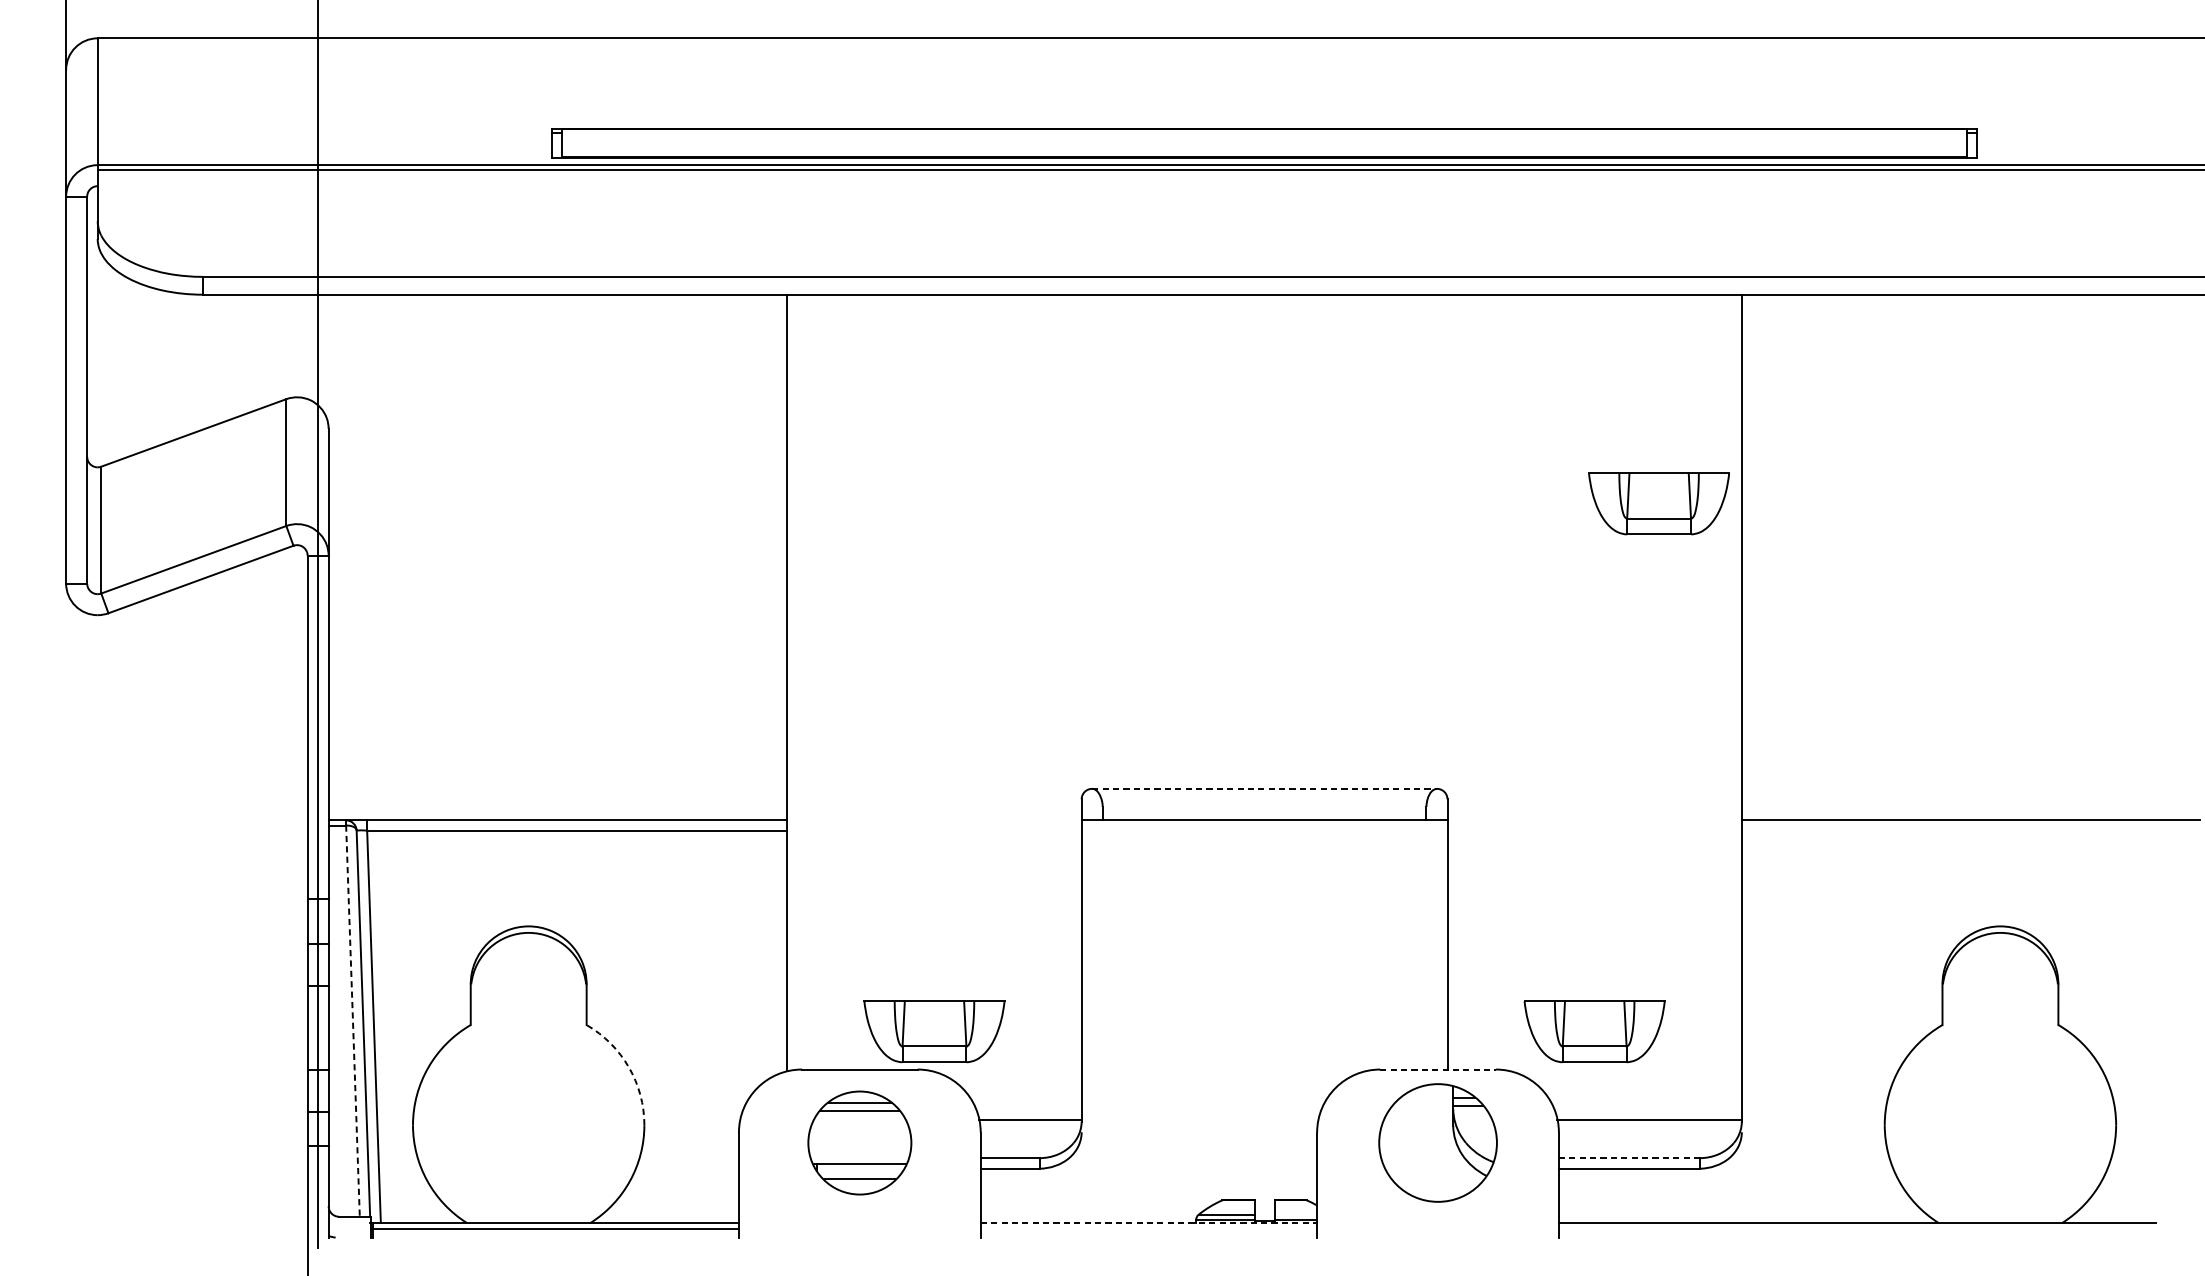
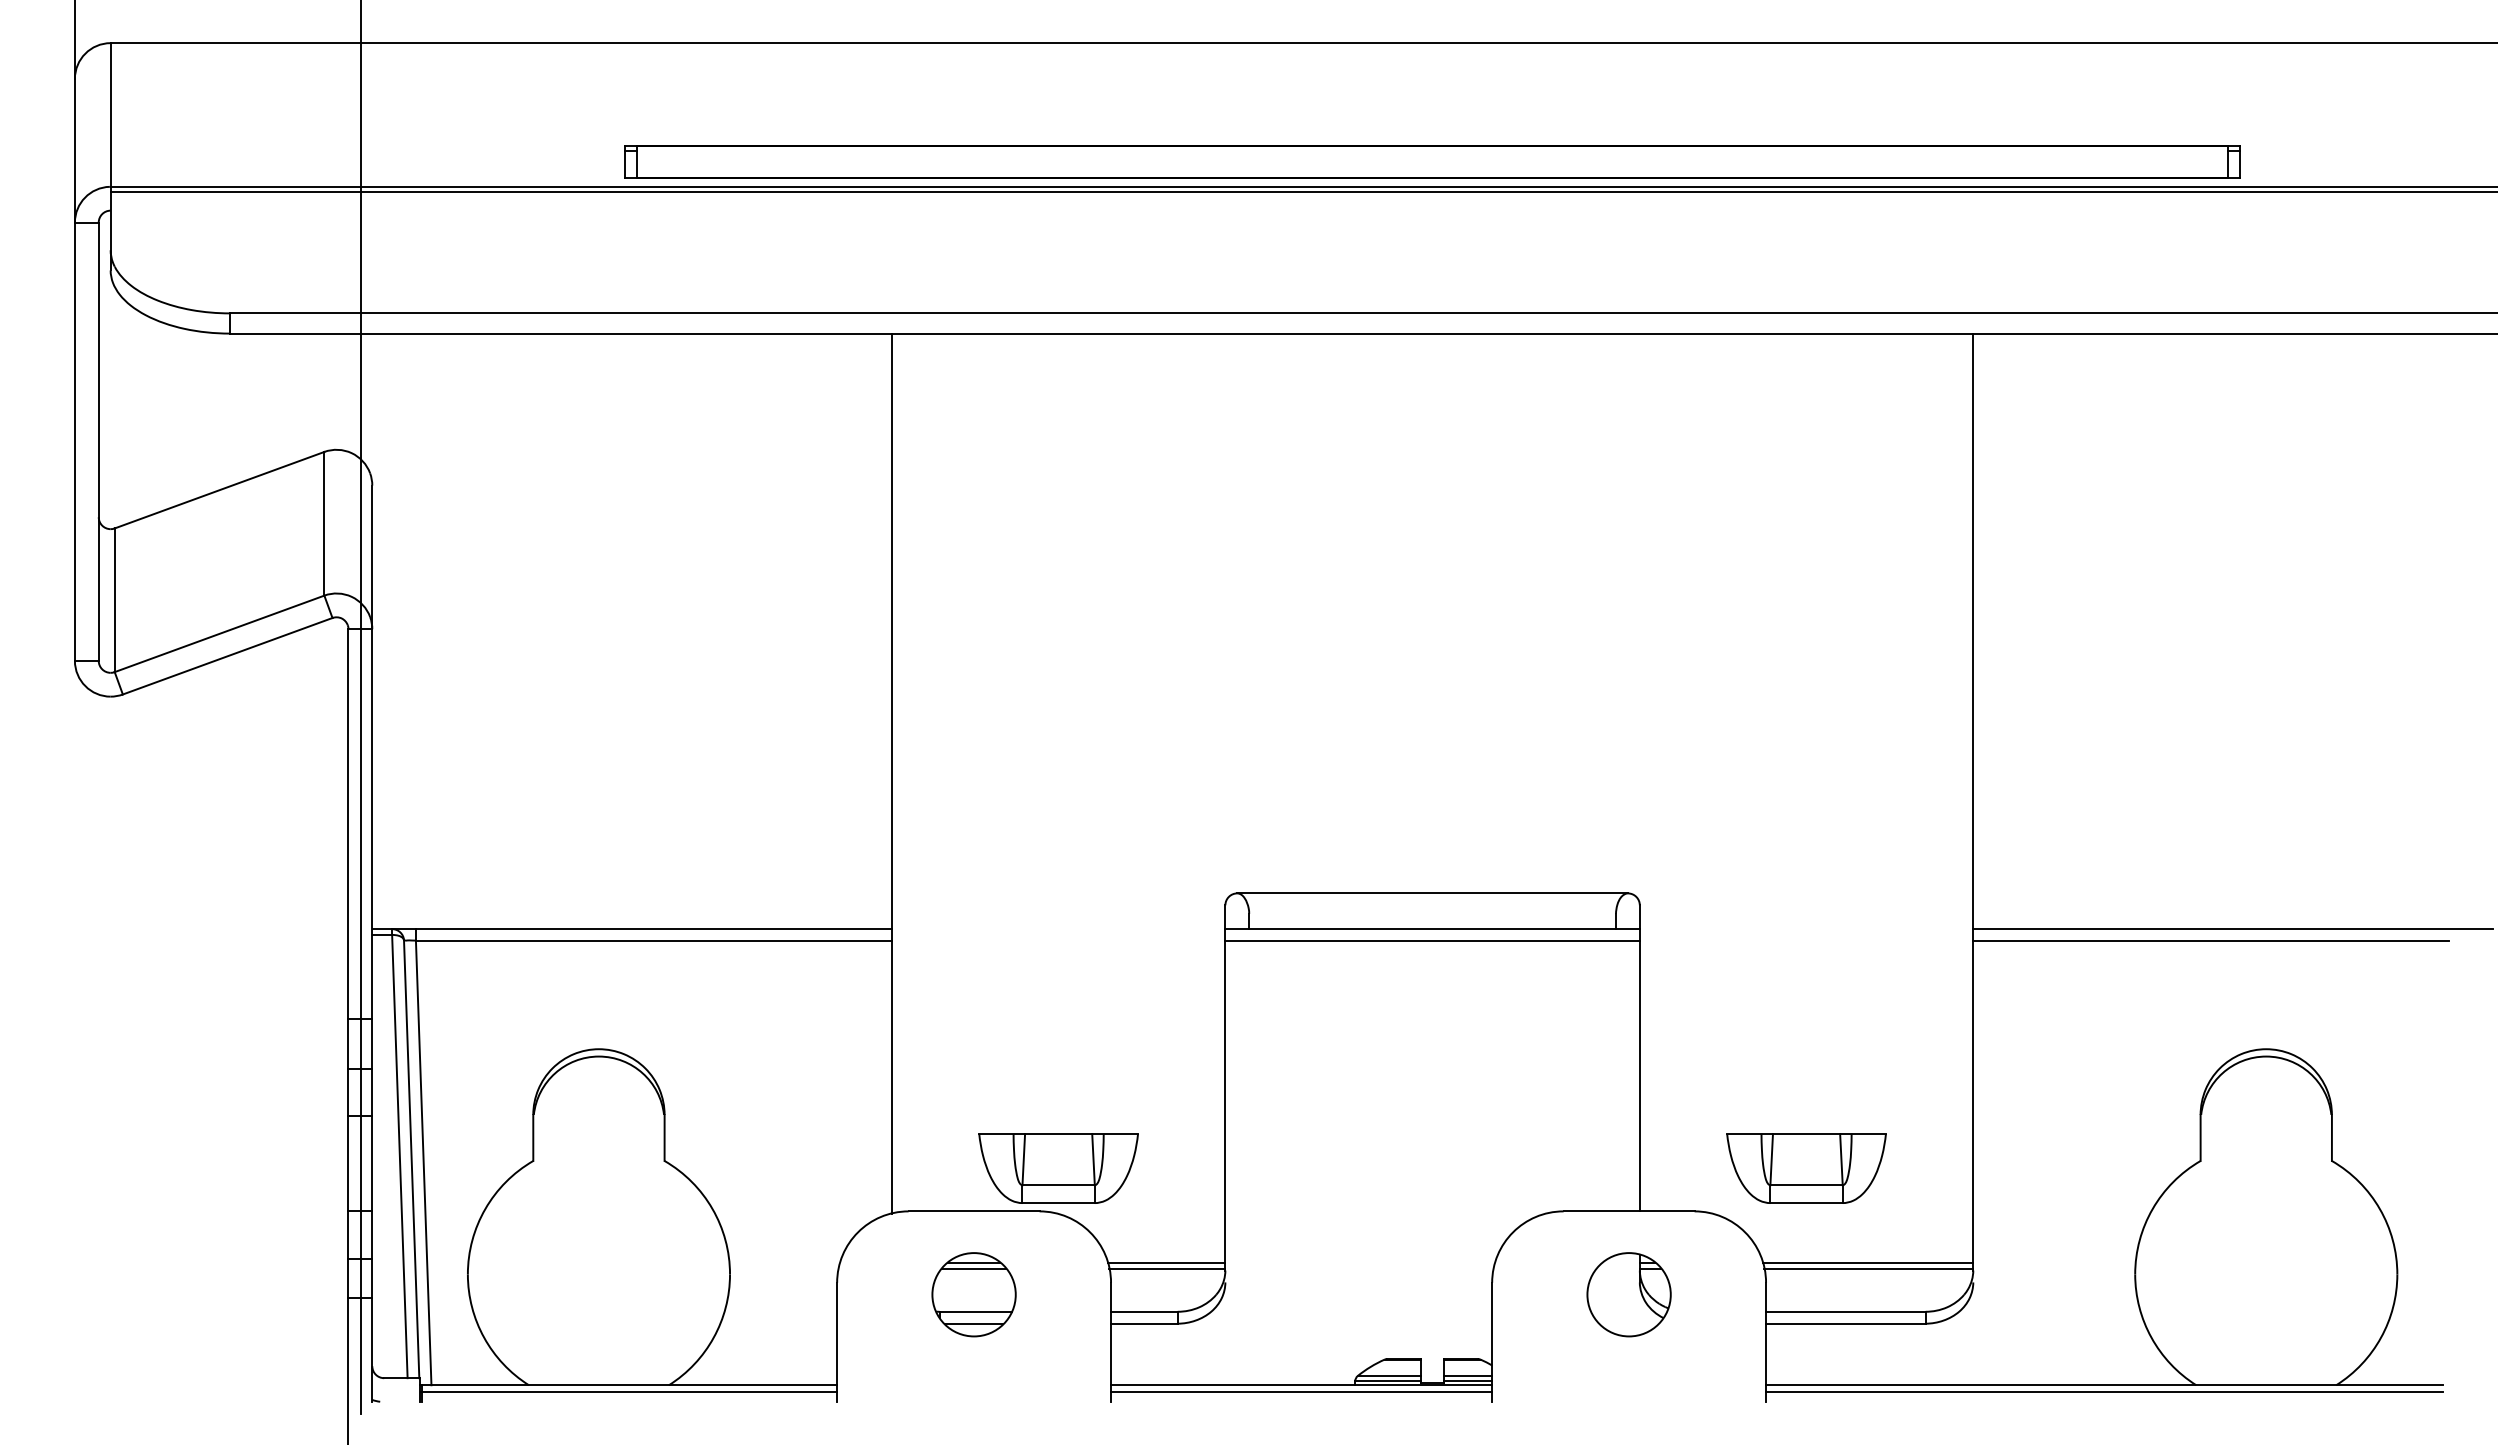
part: (1659, 503) -> (1879, 570), removed
line: (1265, 788) -> (1433, 893), dashed -> solid
line: (1264, 830) -> (1432, 940), added
line: (1952, 830) -> (2211, 940), added
line: (352, 1021) -> (399, 1156), dashed -> solid
arc: (628, 1066) -> (712, 1208), dashed -> solid
line: (1438, 1069) -> (1629, 1211), dashed -> solid
line: (1029, 1114) -> (1166, 1262), added
line: (1648, 1114) -> (1867, 1262), added
part: (859, 1142) -> (973, 1294), size x0.71
part: (1437, 1142) -> (1628, 1294), size x0.62
line: (1629, 1157) -> (1845, 1311), dashed -> solid
line: (1295, 1214) -> (1467, 1375), added
line: (1148, 1223) -> (1301, 1385), dashed -> solid
line: (1148, 1229) -> (1301, 1392), added
line: (1857, 1229) -> (2104, 1392), added

